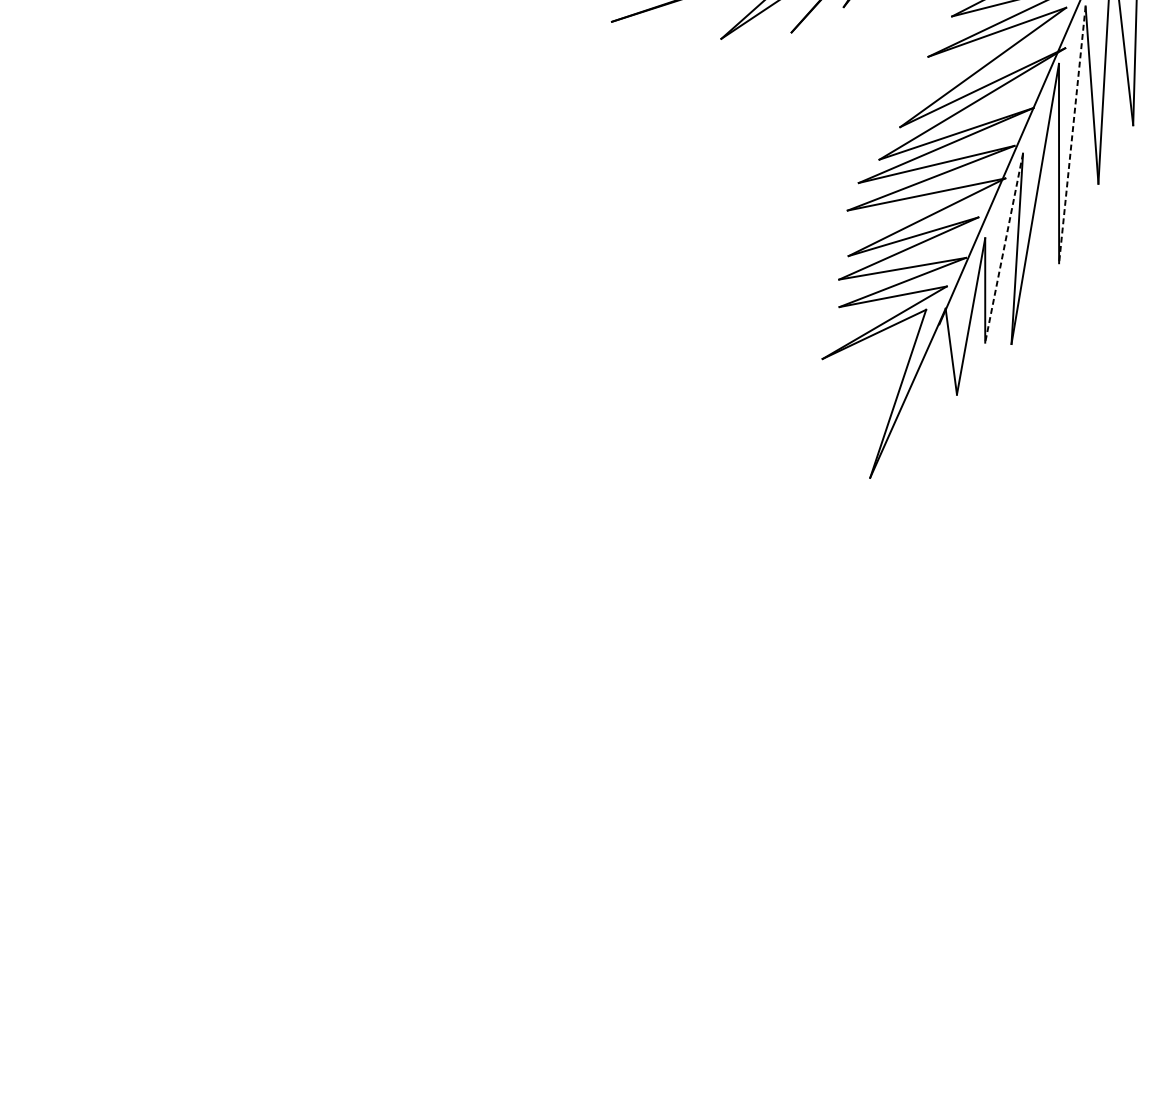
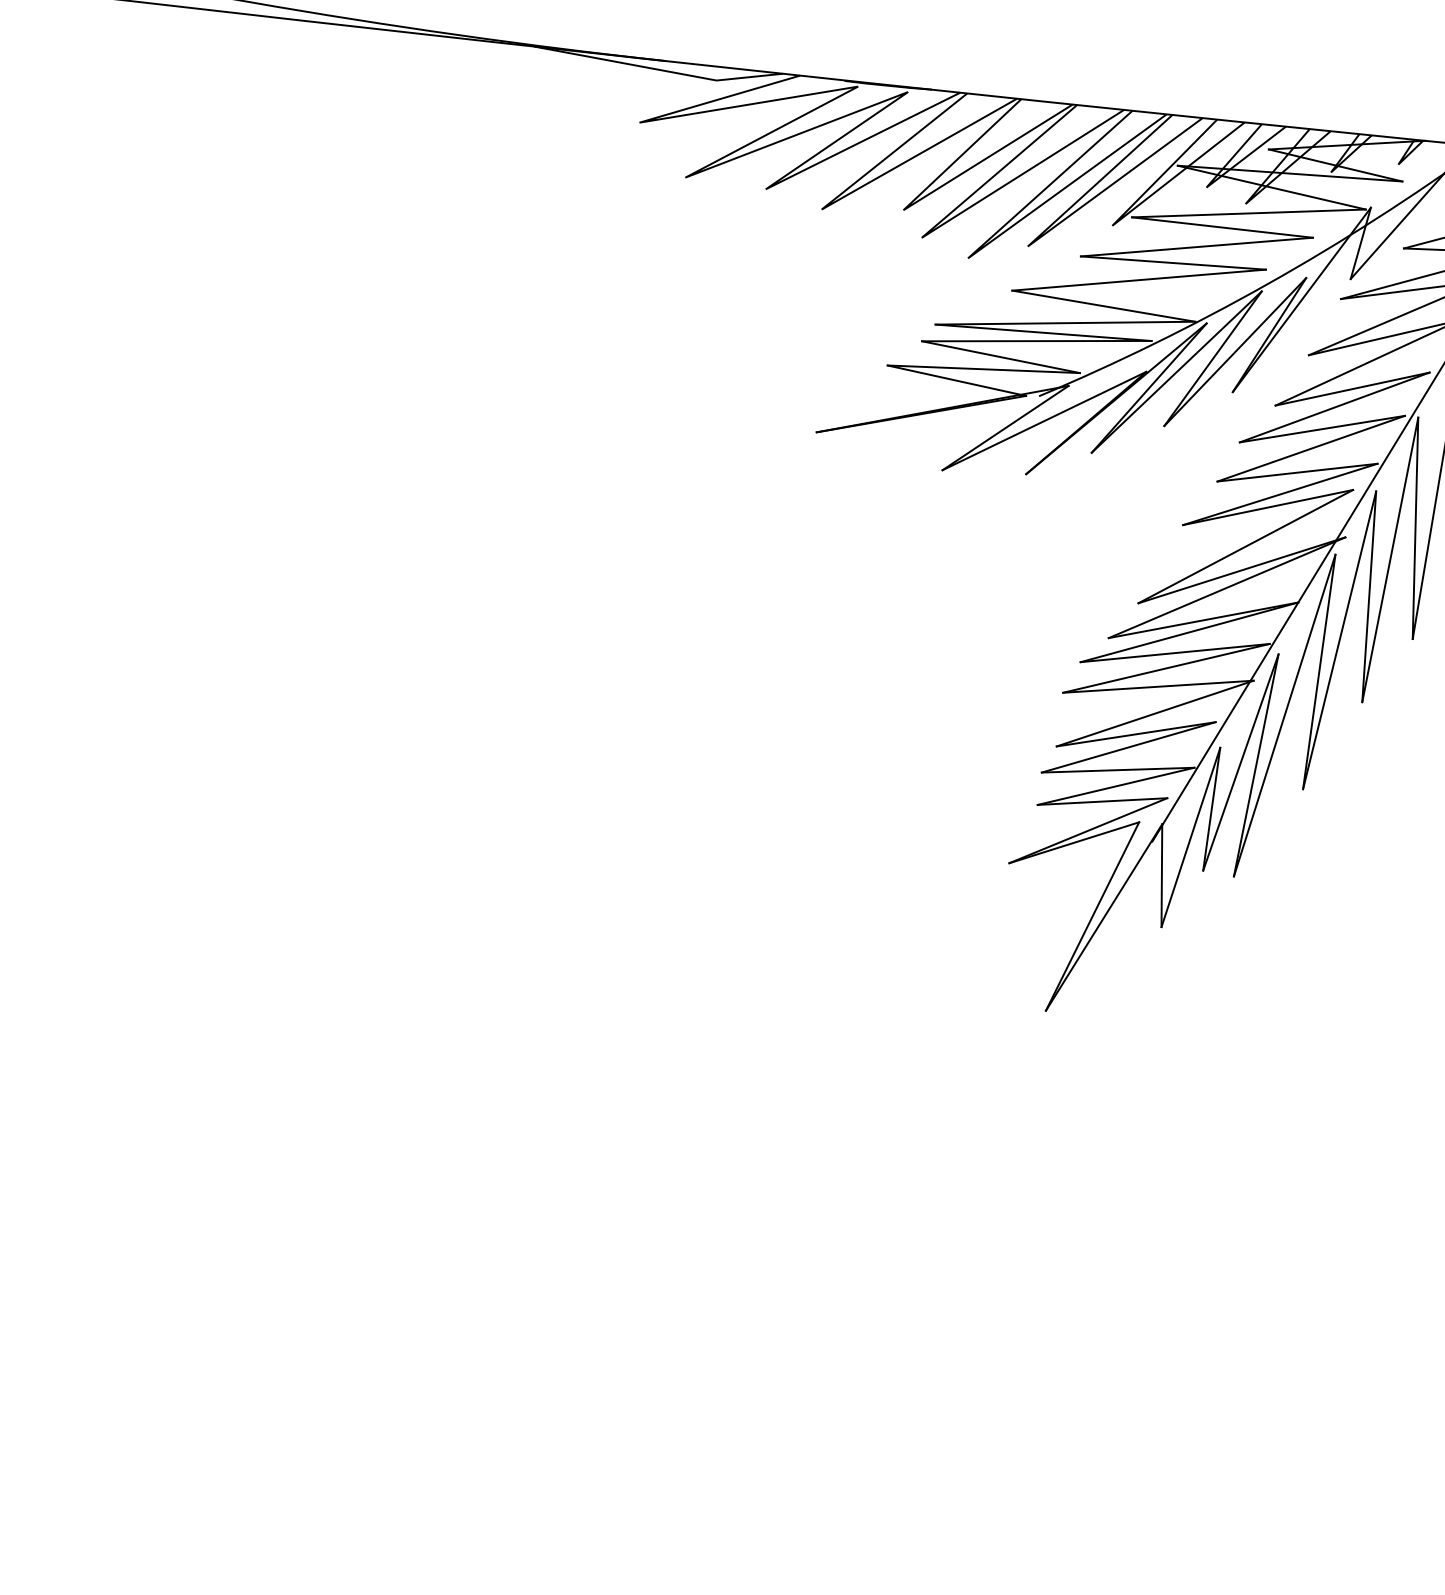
line: (1072, 134) -> (1339, 640), dashed -> solid
line: (1003, 248) -> (1240, 762), dashed -> solid

